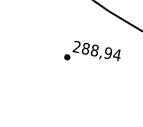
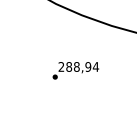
text: (92, 54) -> (75, 70), moved

